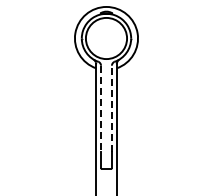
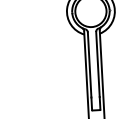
line: (111, 108) -> (97, 64), dashed -> solid
line: (101, 109) -> (90, 65), dashed -> solid

